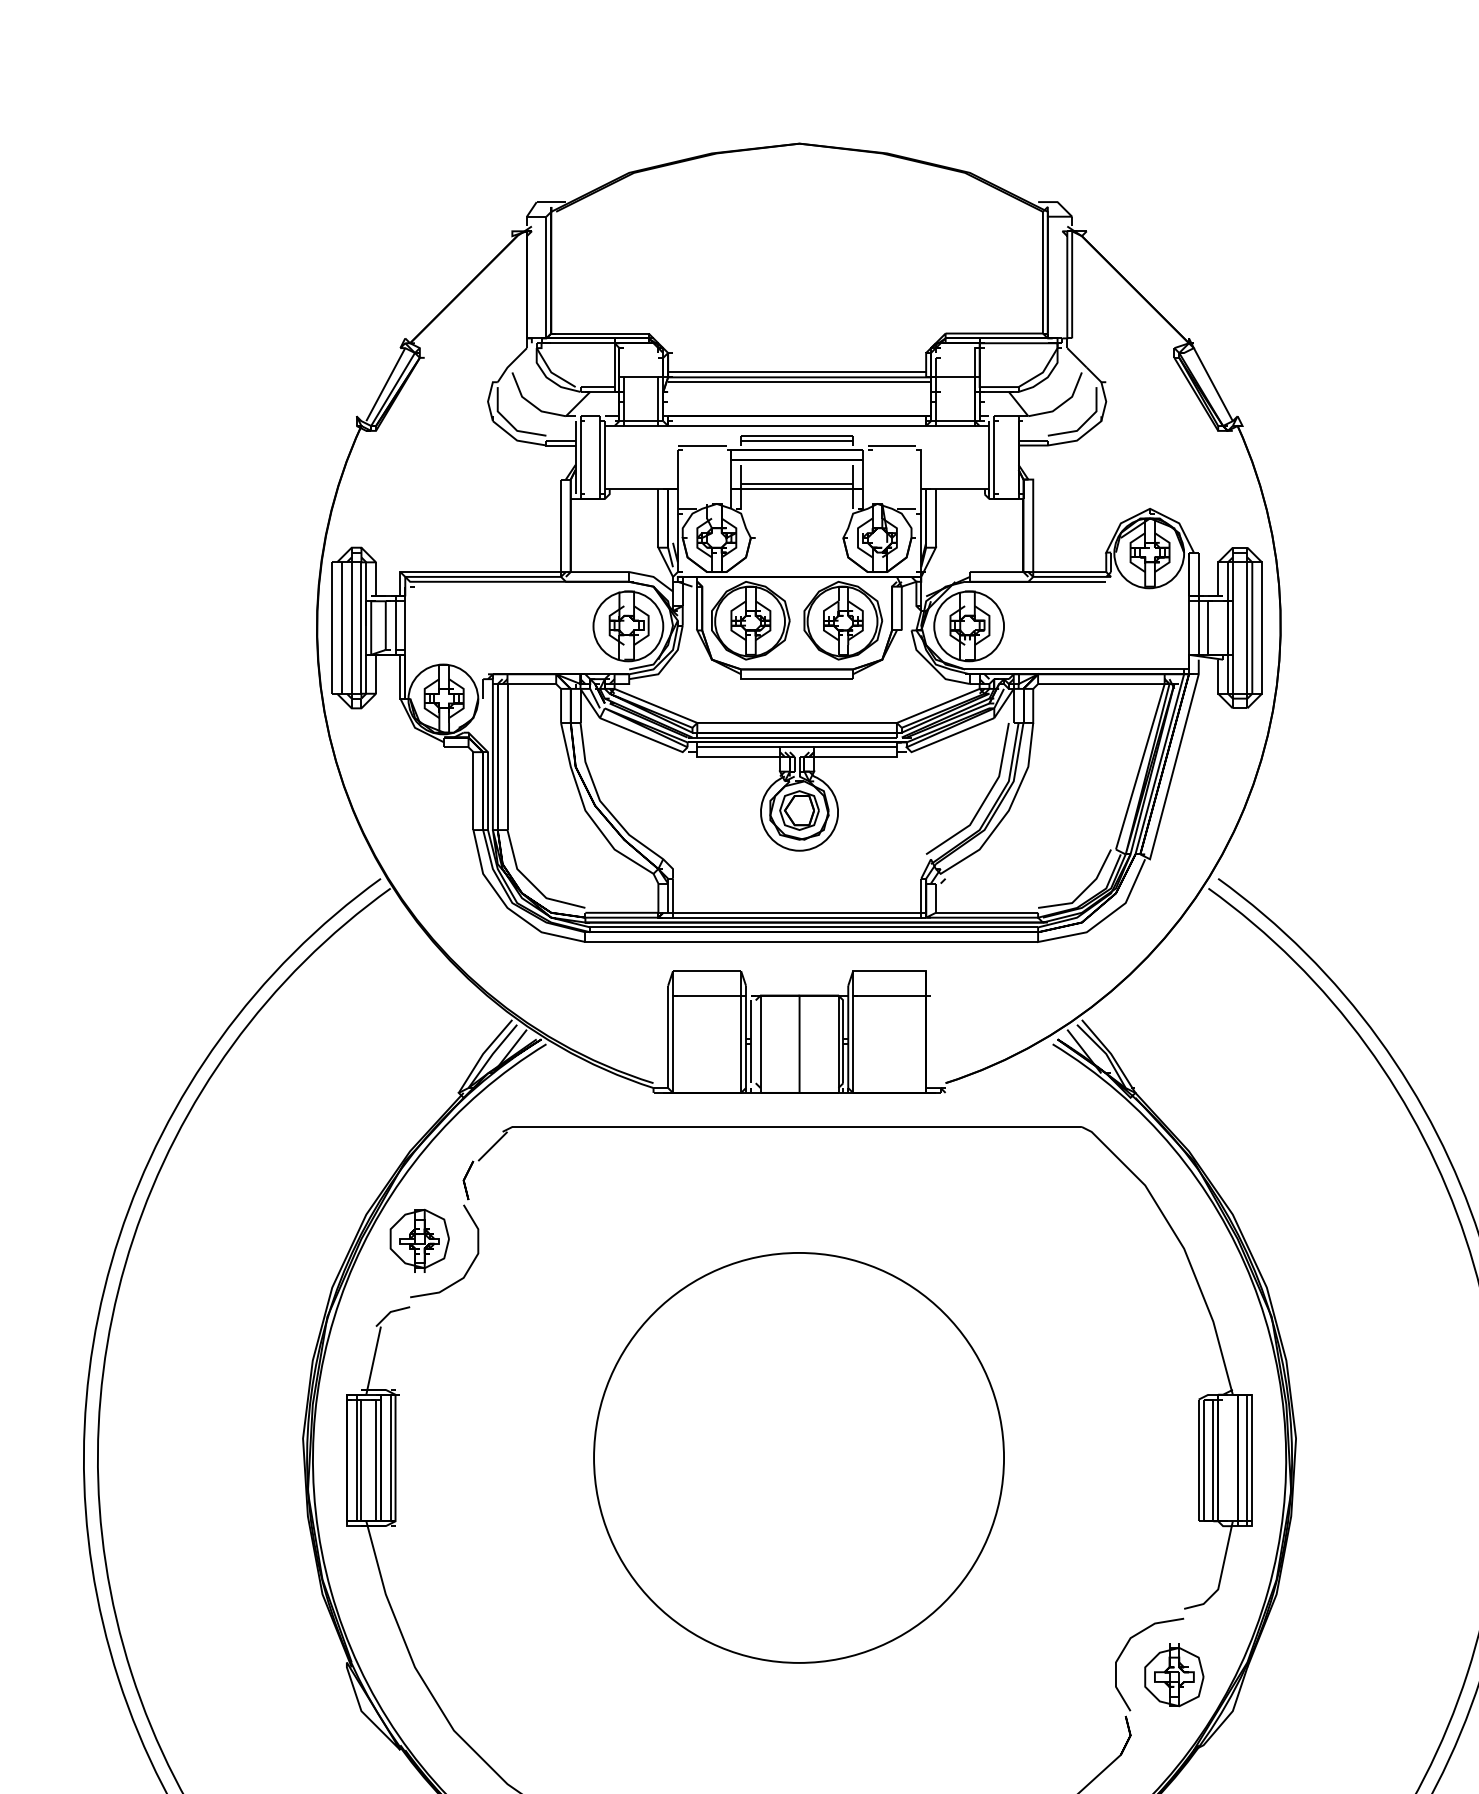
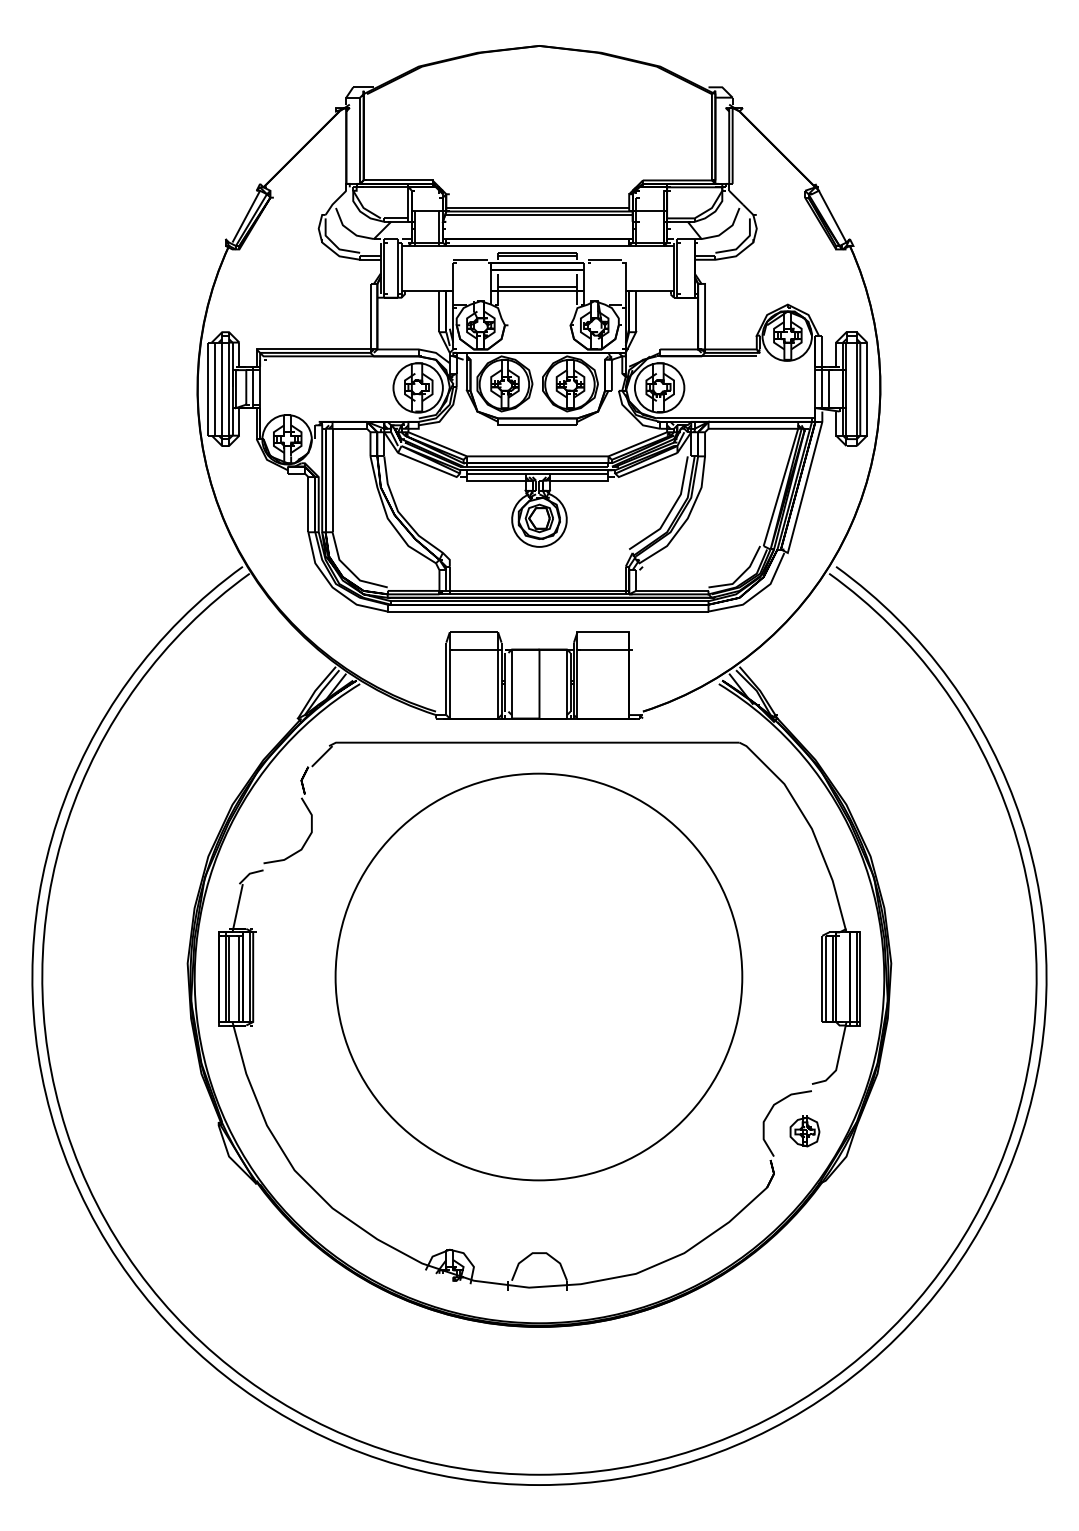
part: (418, 1241) -> (269, 823), removed
circle: (799, 1458) -> (539, 977), size x1.4
part: (1173, 1674) -> (804, 1130), size x0.7

